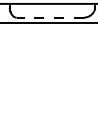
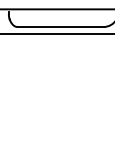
line: (50, 17) -> (60, 26), dashed -> solid

